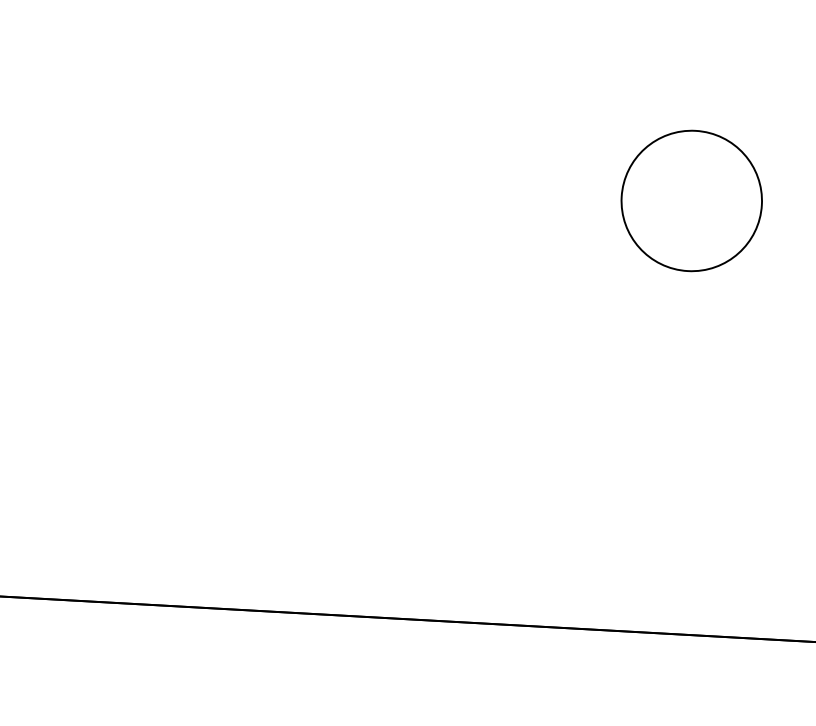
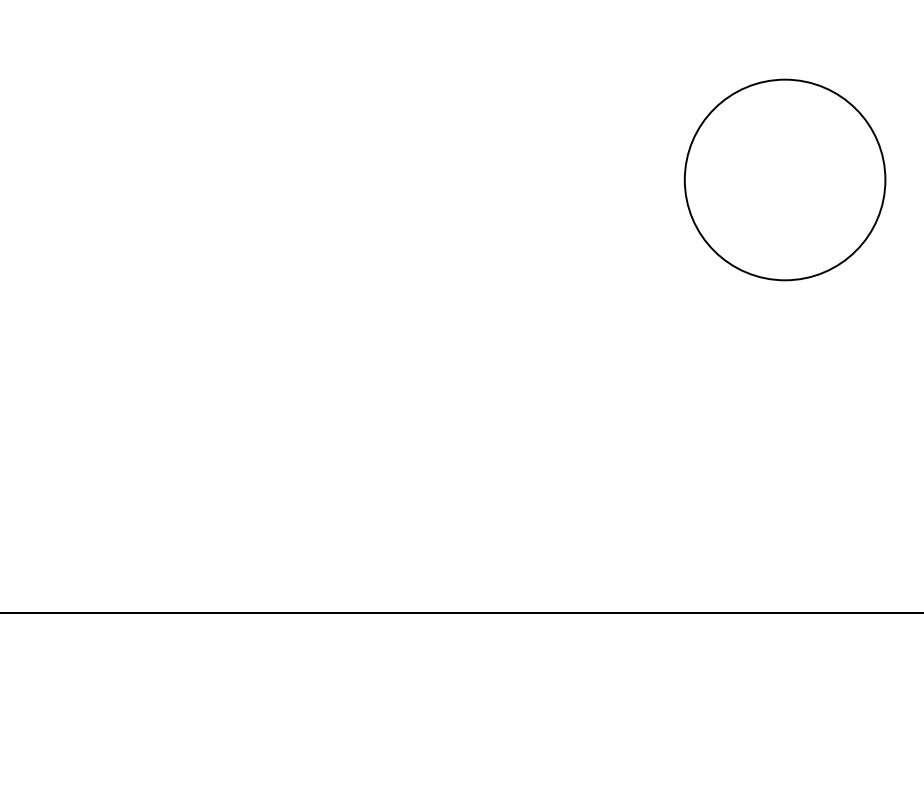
circle: (691, 200) -> (784, 179), size x1.43

